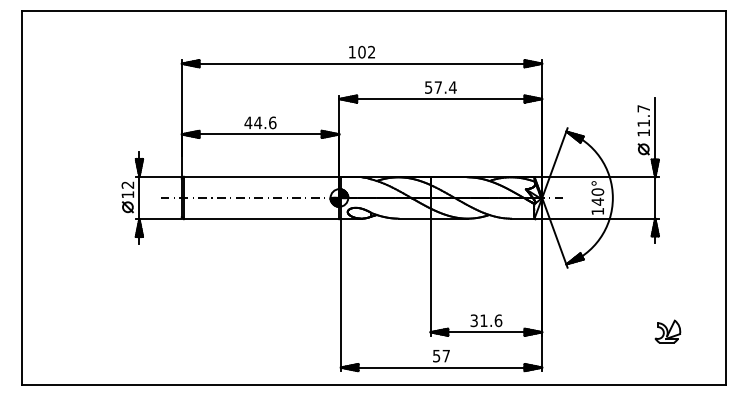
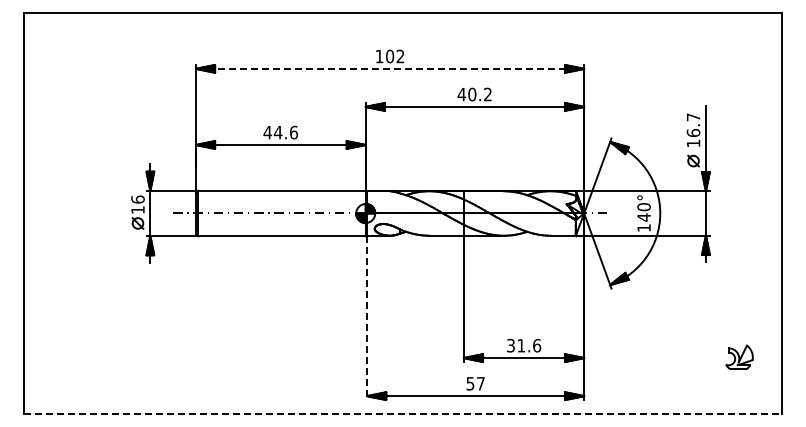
line: (362, 63) -> (390, 68), solid -> dashed
text: (440, 87) -> (474, 94), 57.4 -> 40.2
text: (643, 122) -> (693, 132), 11.7 -> 16.7
text: (127, 185) -> (137, 199), 12 -> 16
line: (341, 295) -> (367, 318), solid -> dashed
part: (667, 330) -> (739, 356), moved
line: (374, 384) -> (403, 414), solid -> dashed

